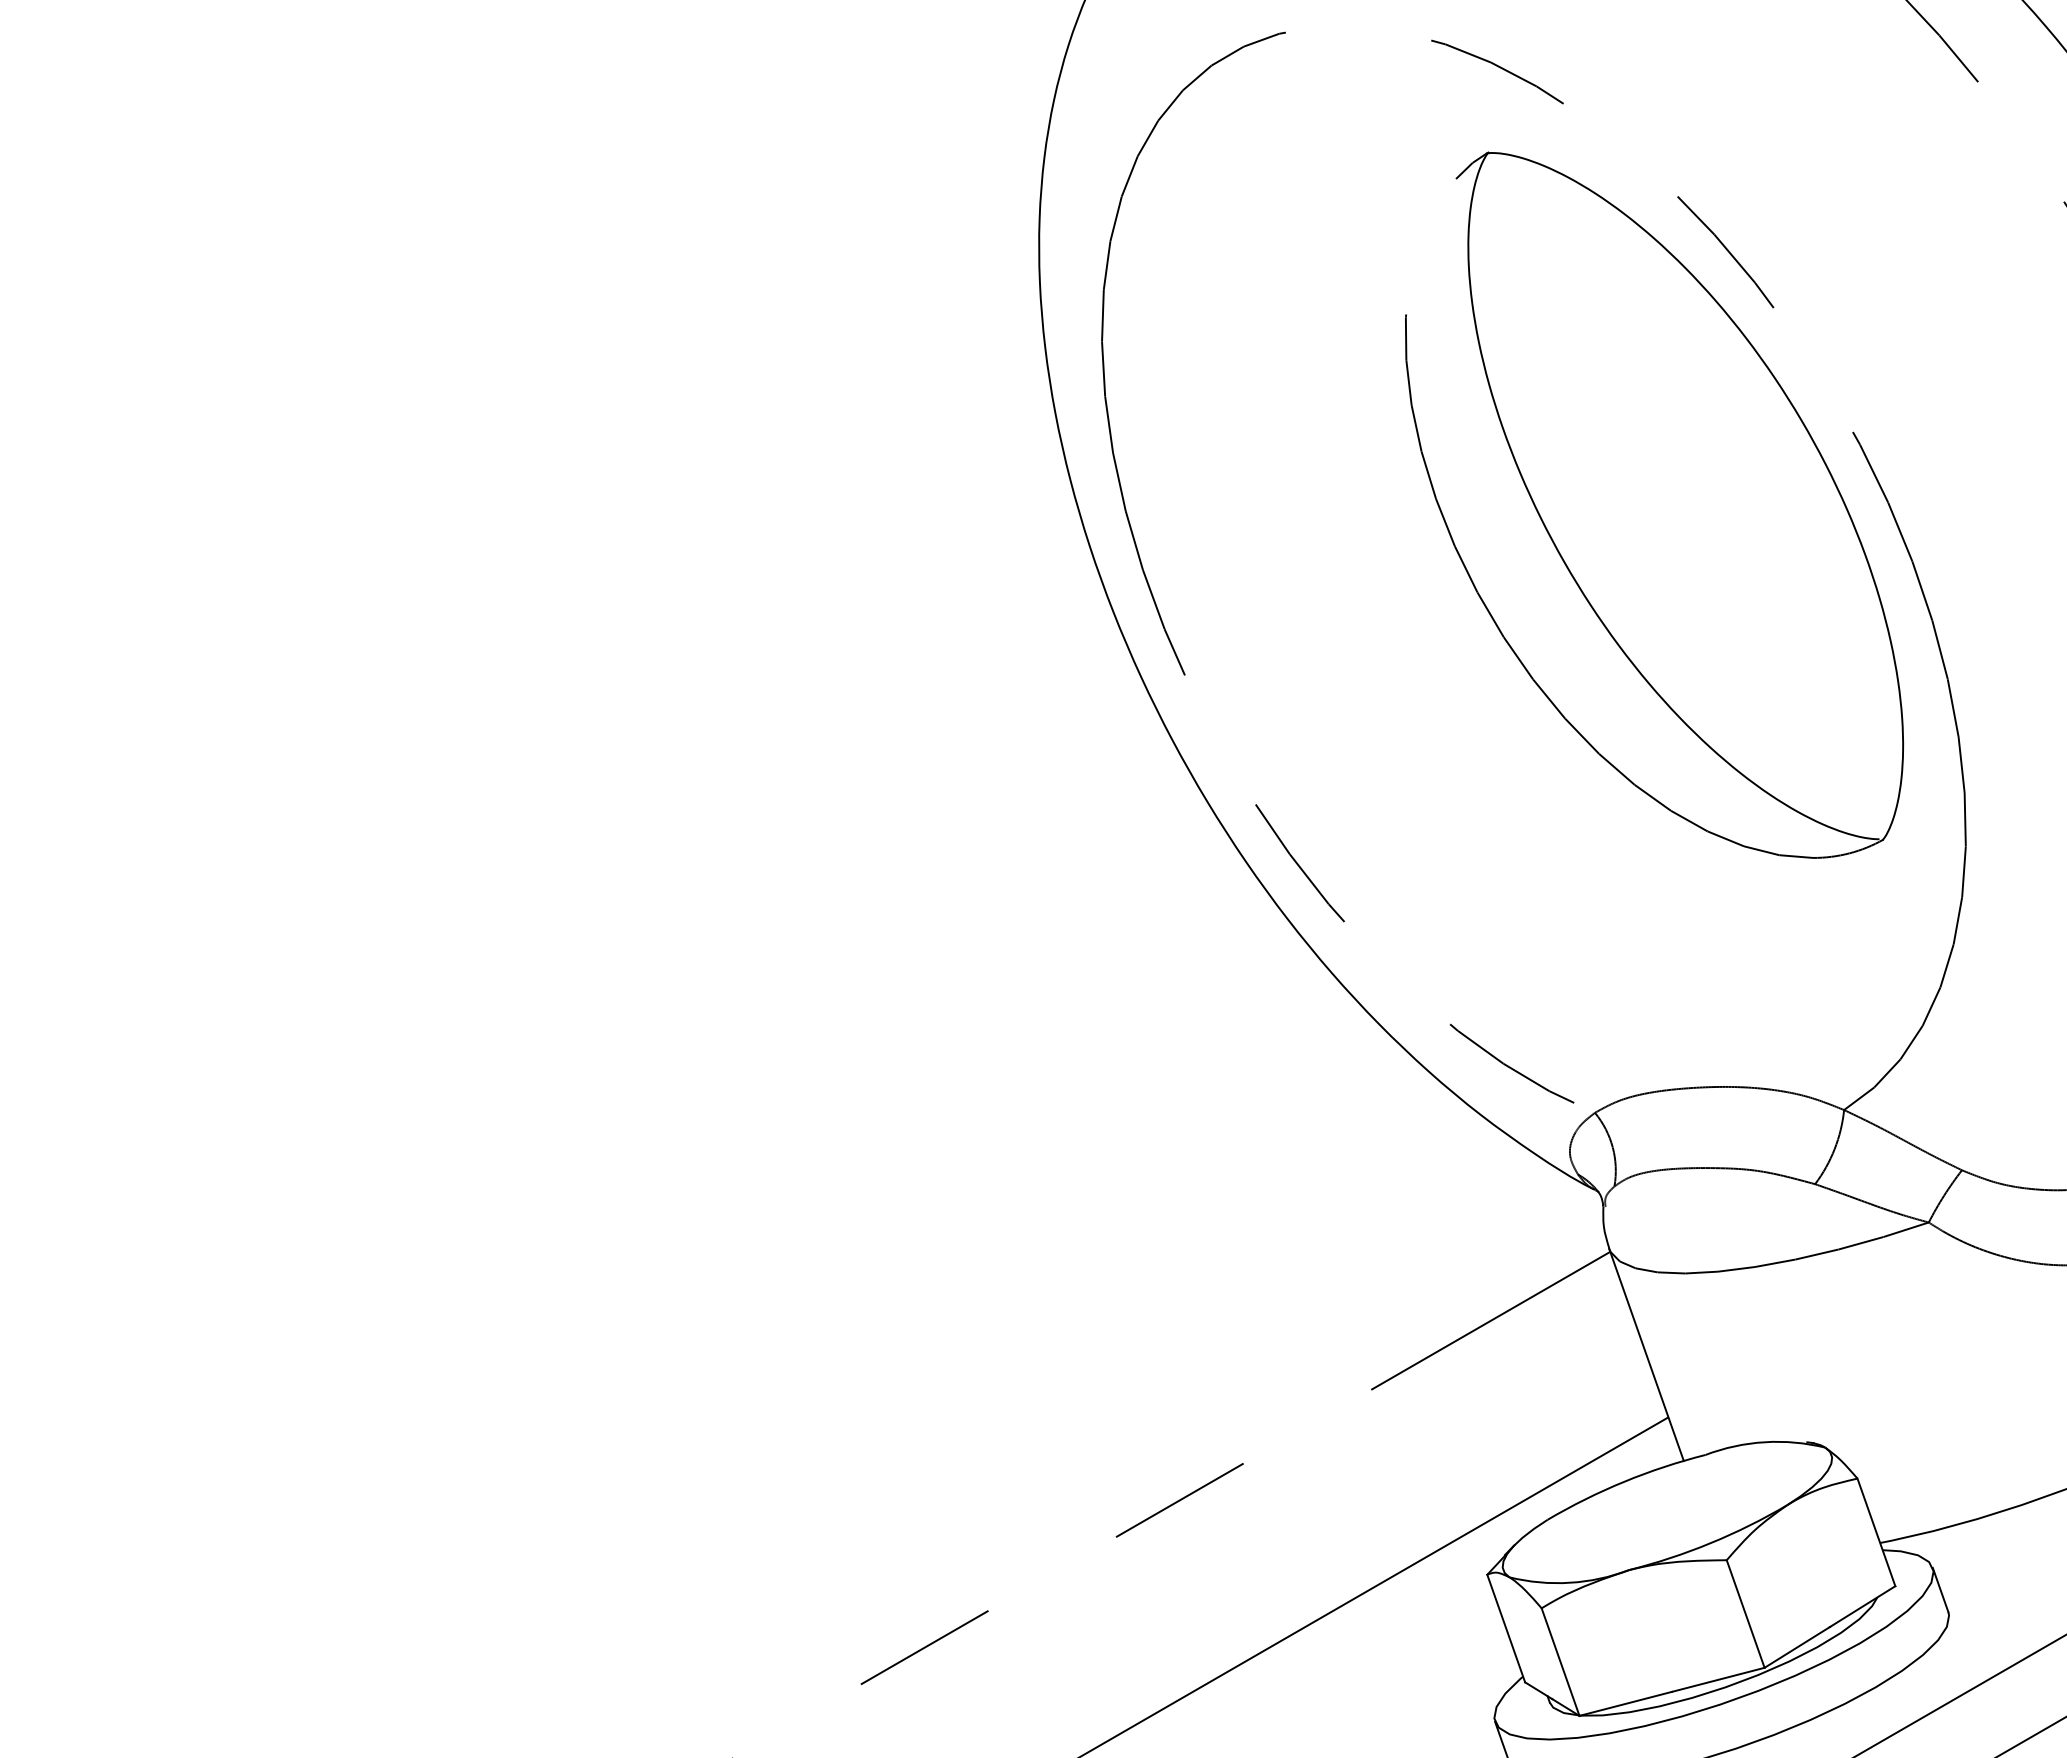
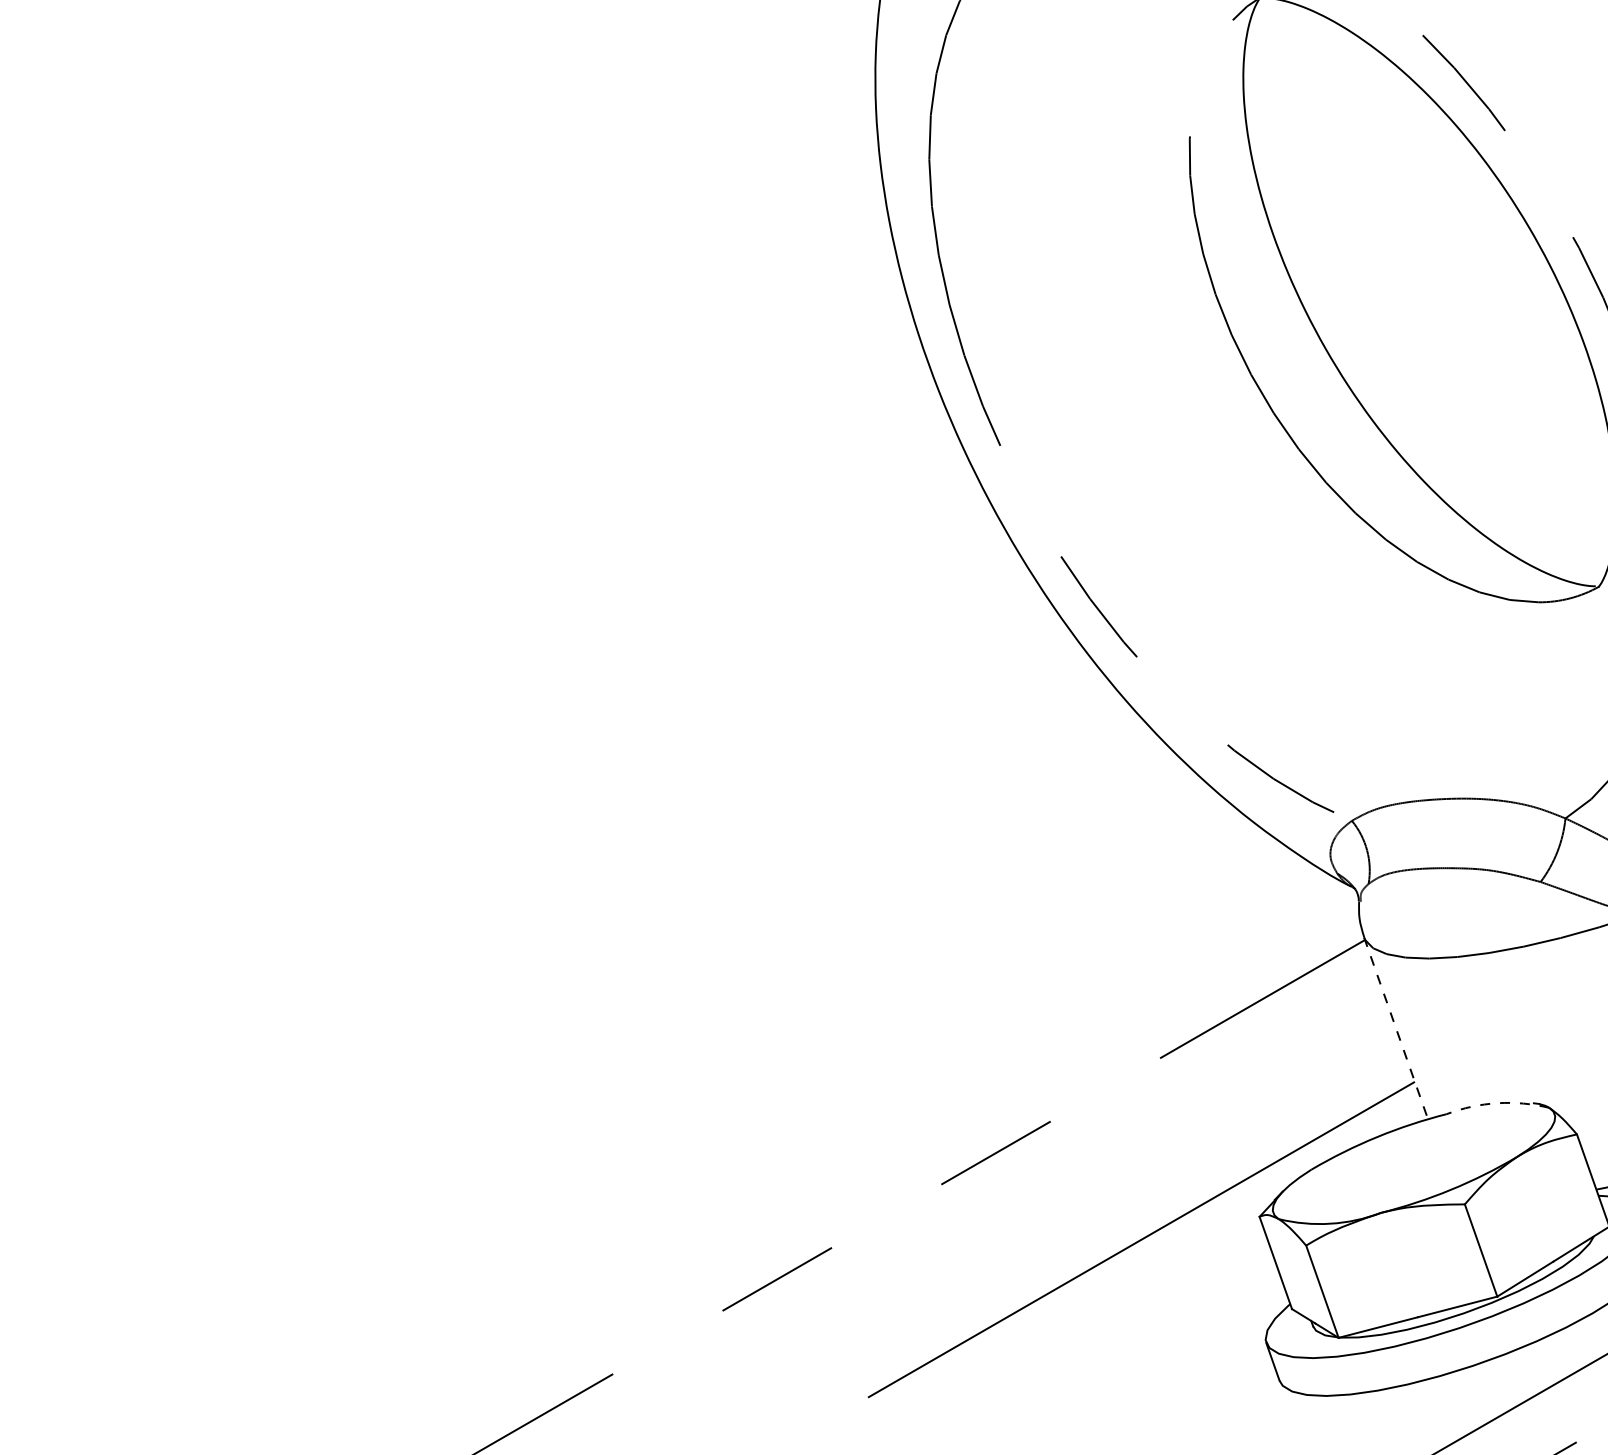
line: (1646, 1355) -> (1396, 1028), solid -> dashed
arc: (1764, 1442) -> (1497, 1103), solid -> dashed

